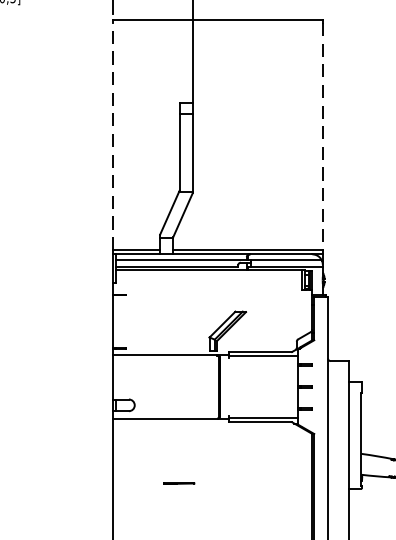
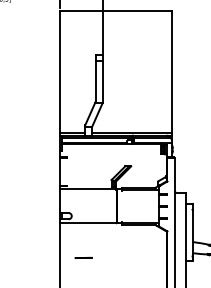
line: (113, 135) -> (60, 72), dashed -> solid
line: (323, 135) -> (172, 72), dashed -> solid
line: (179, 482) -> (83, 257), moved

